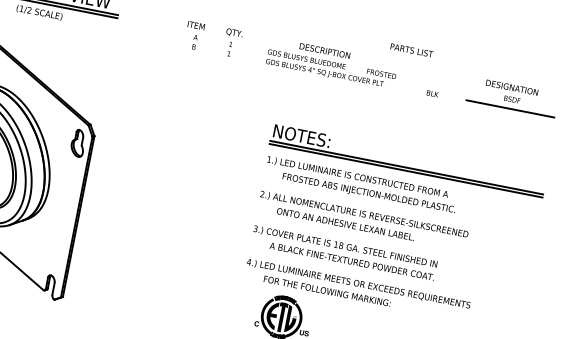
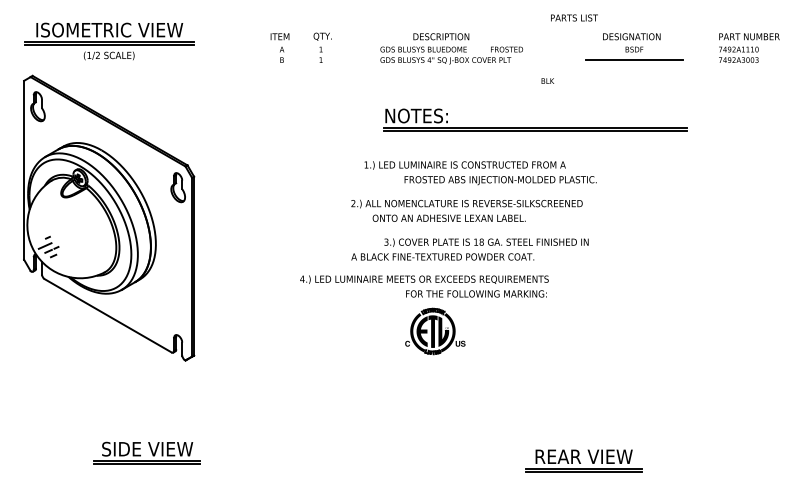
text: (412, 50) -> (574, 17), moved
text: (332, 63) -> (451, 48), moved
text: (432, 93) -> (547, 80), moved
part: (406, 167) -> (535, 127), moved
text: (357, 177) -> (464, 165), moved
text: (362, 220) -> (466, 210), moved
text: (351, 261) -> (442, 256), moved
text: (358, 283) -> (424, 279), moved

